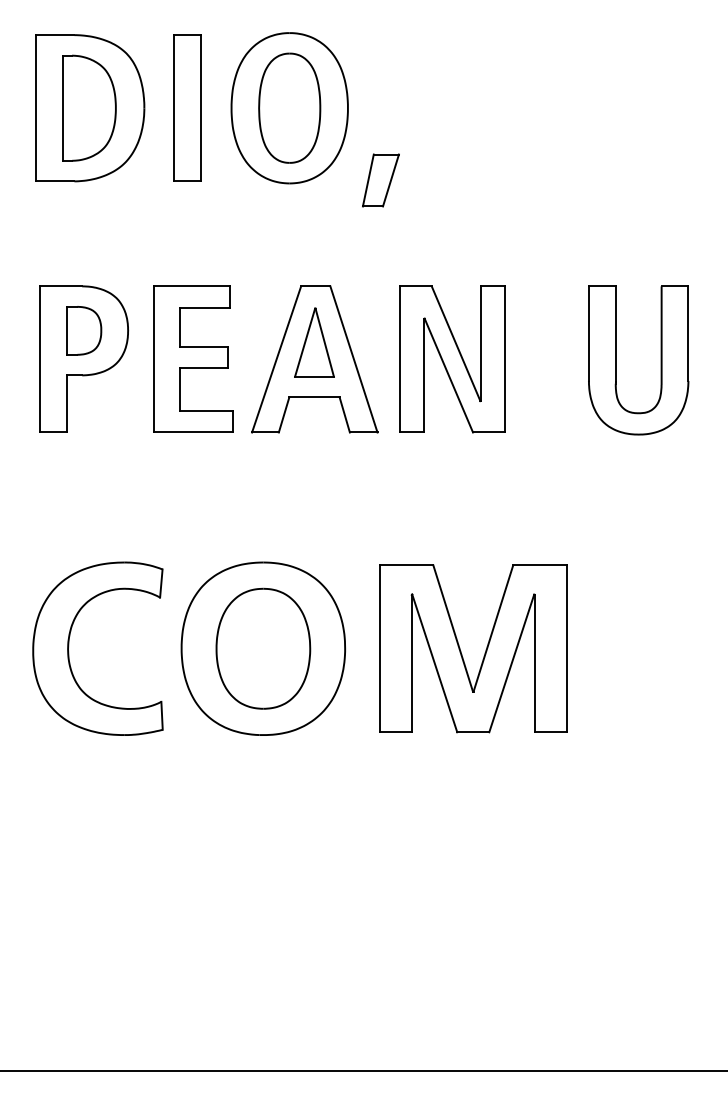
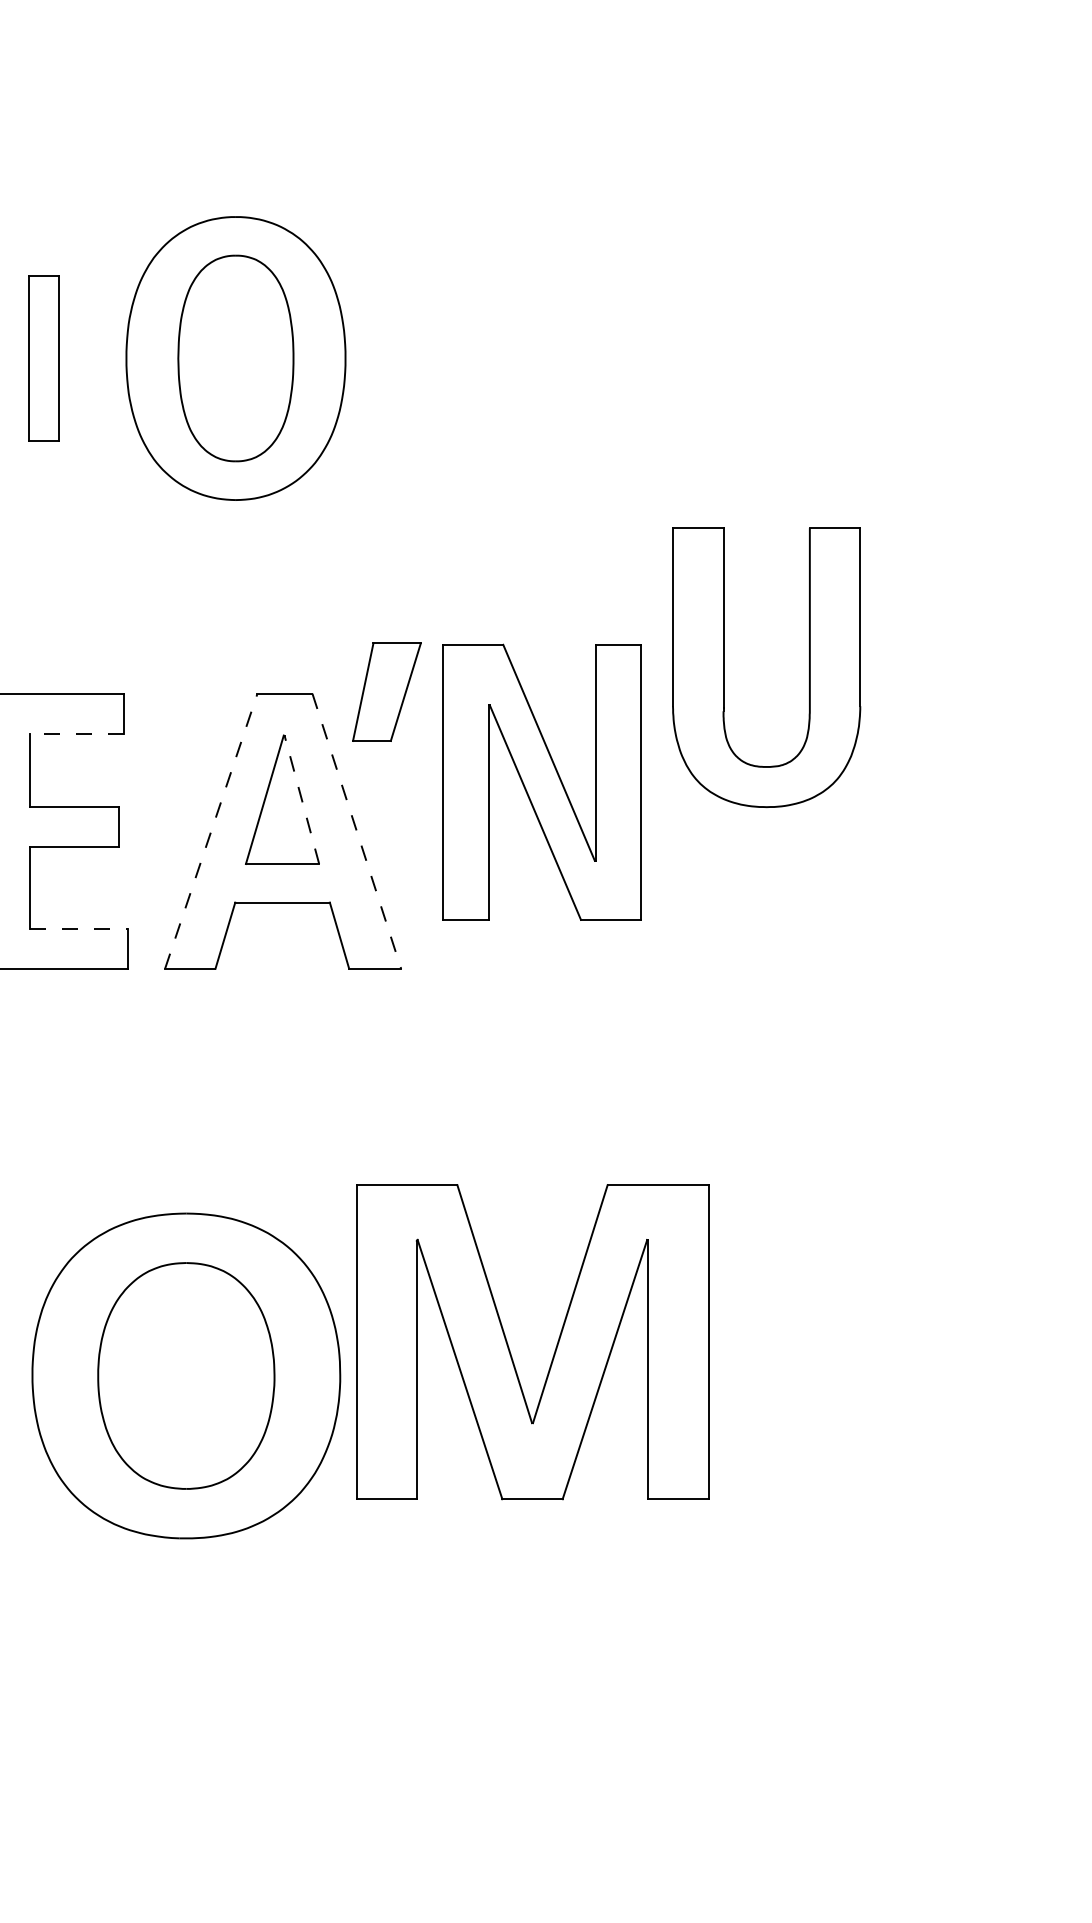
part: (187, 107) -> (43, 357), size x0.6
part: (380, 180) -> (386, 692), moved
line: (204, 307) -> (75, 733), solid -> dashed
line: (324, 342) -> (301, 799), solid -> dashed
line: (276, 358) -> (211, 829), solid -> dashed
line: (353, 359) -> (355, 831), solid -> dashed
part: (452, 359) -> (542, 782), moved
part: (616, 360) -> (724, 667), moved
line: (206, 411) -> (79, 929), solid -> dashed
part: (485, 649) -> (555, 1343), moved

